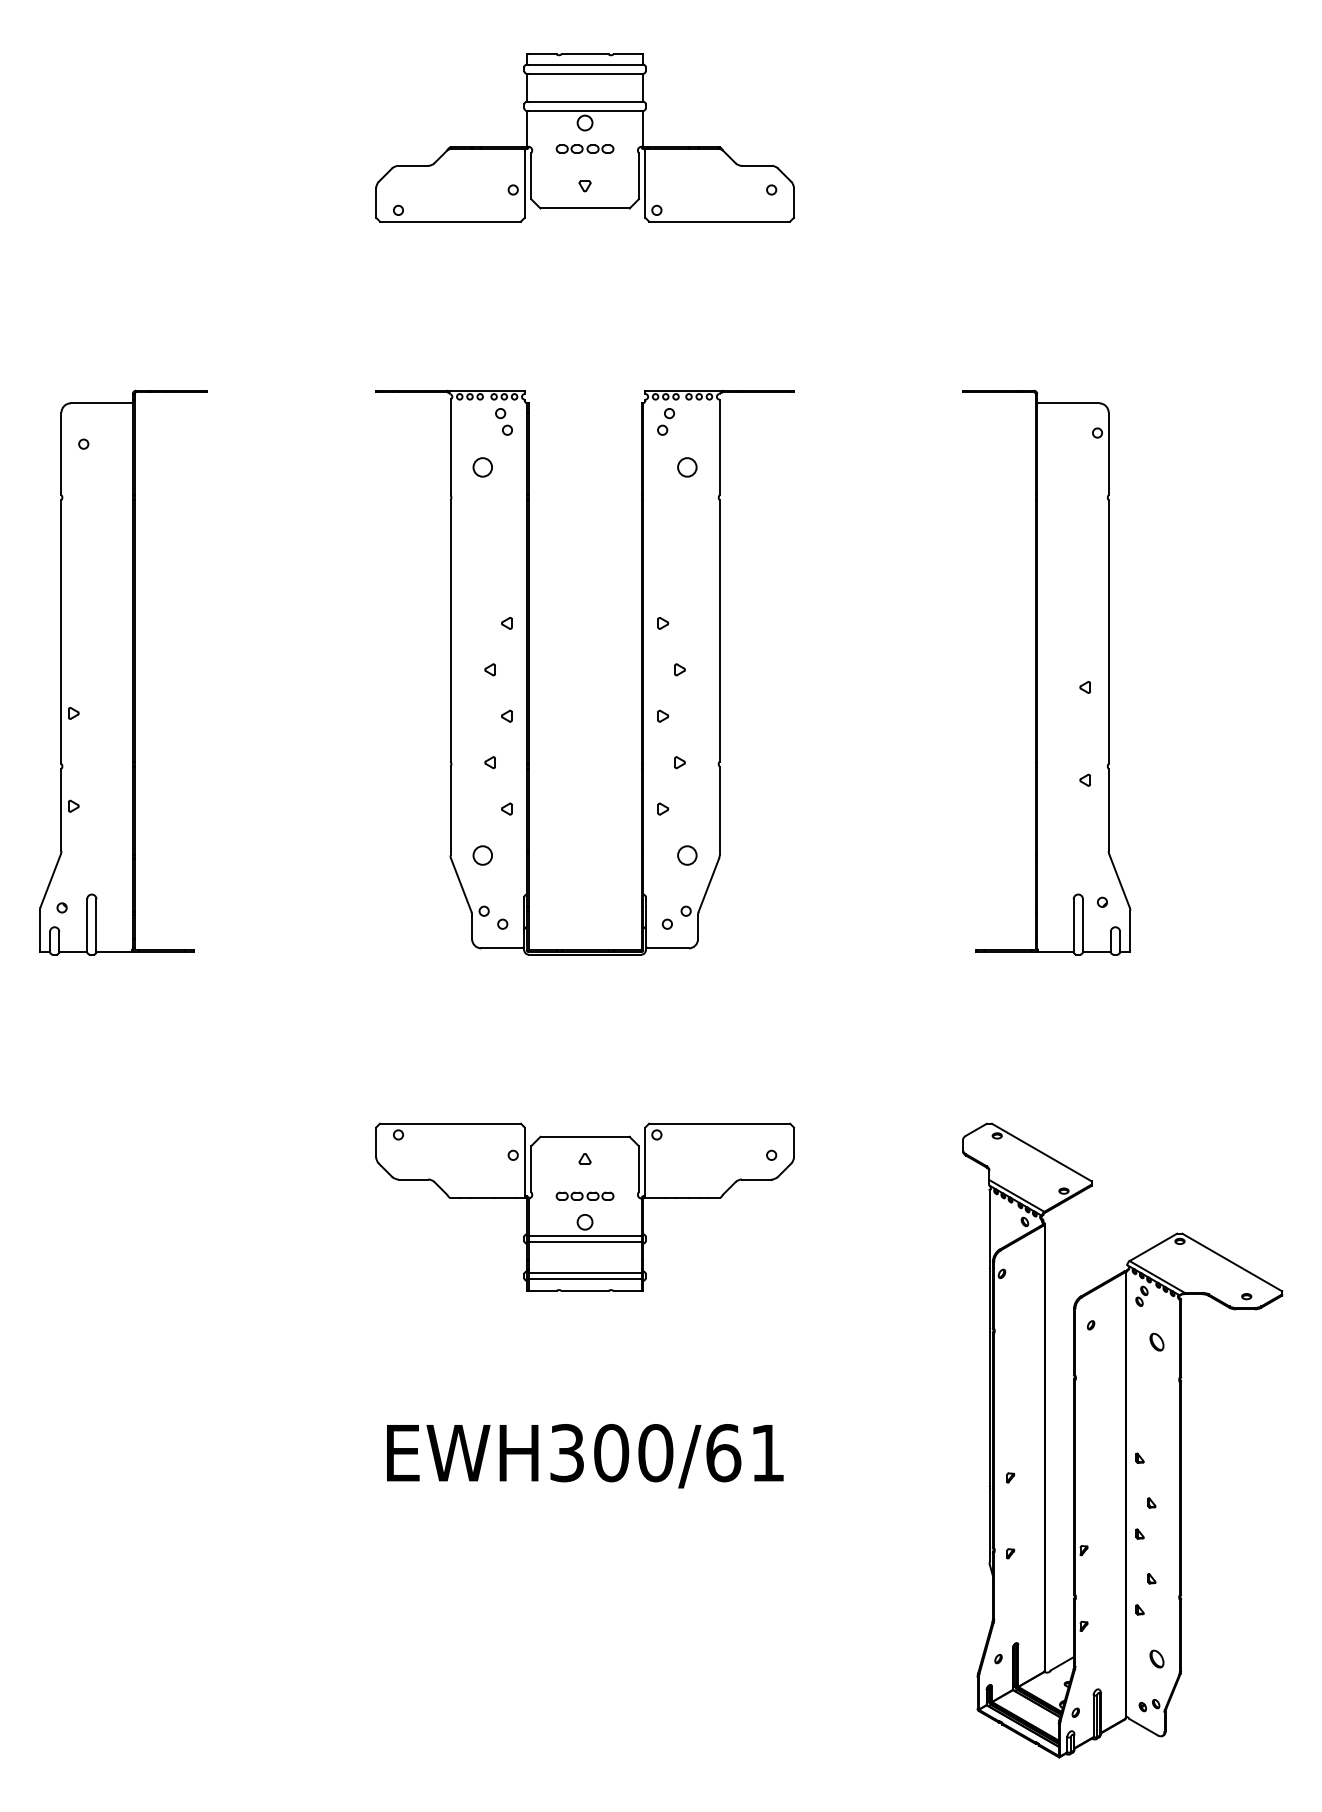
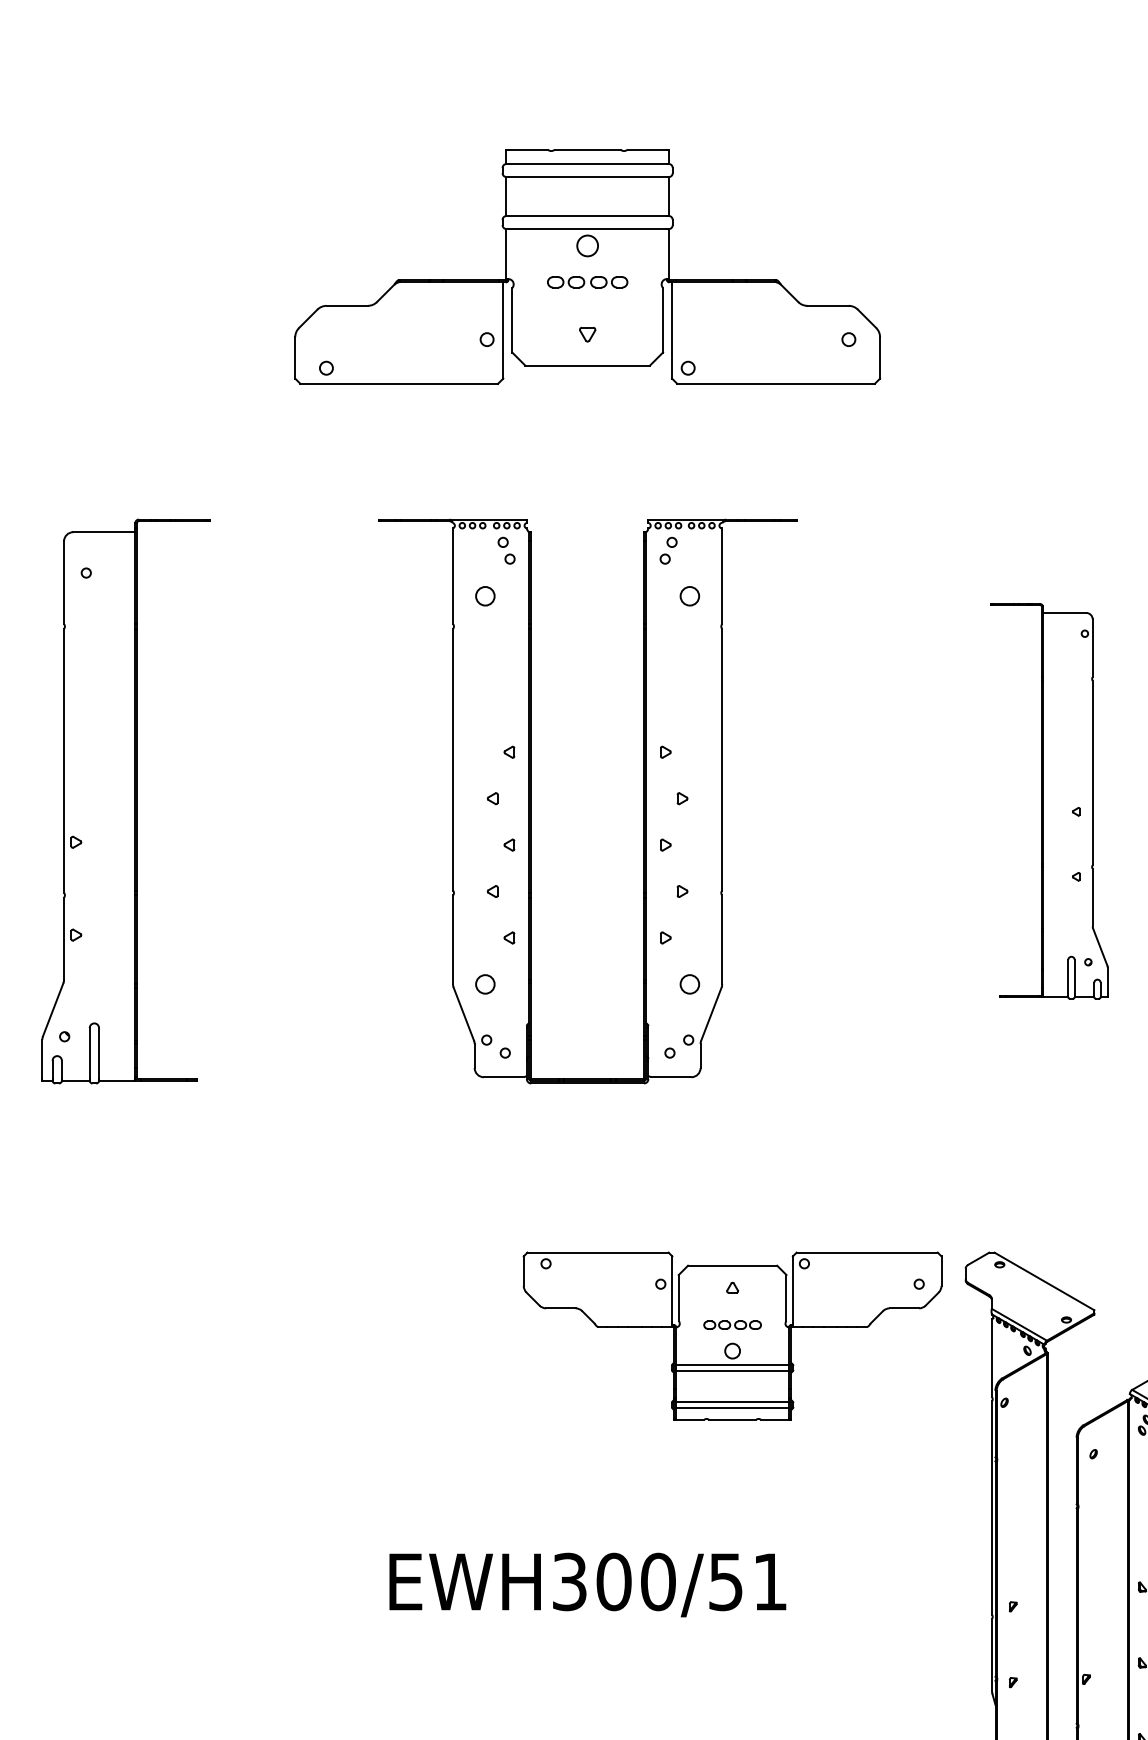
part: (584, 137) -> (587, 266), size x1.4
part: (1046, 672) -> (1049, 801), size x0.7
part: (584, 1206) -> (732, 1335), moved
text: (723, 1453) -> (726, 1582), EWH300/61 -> EWH300/51

